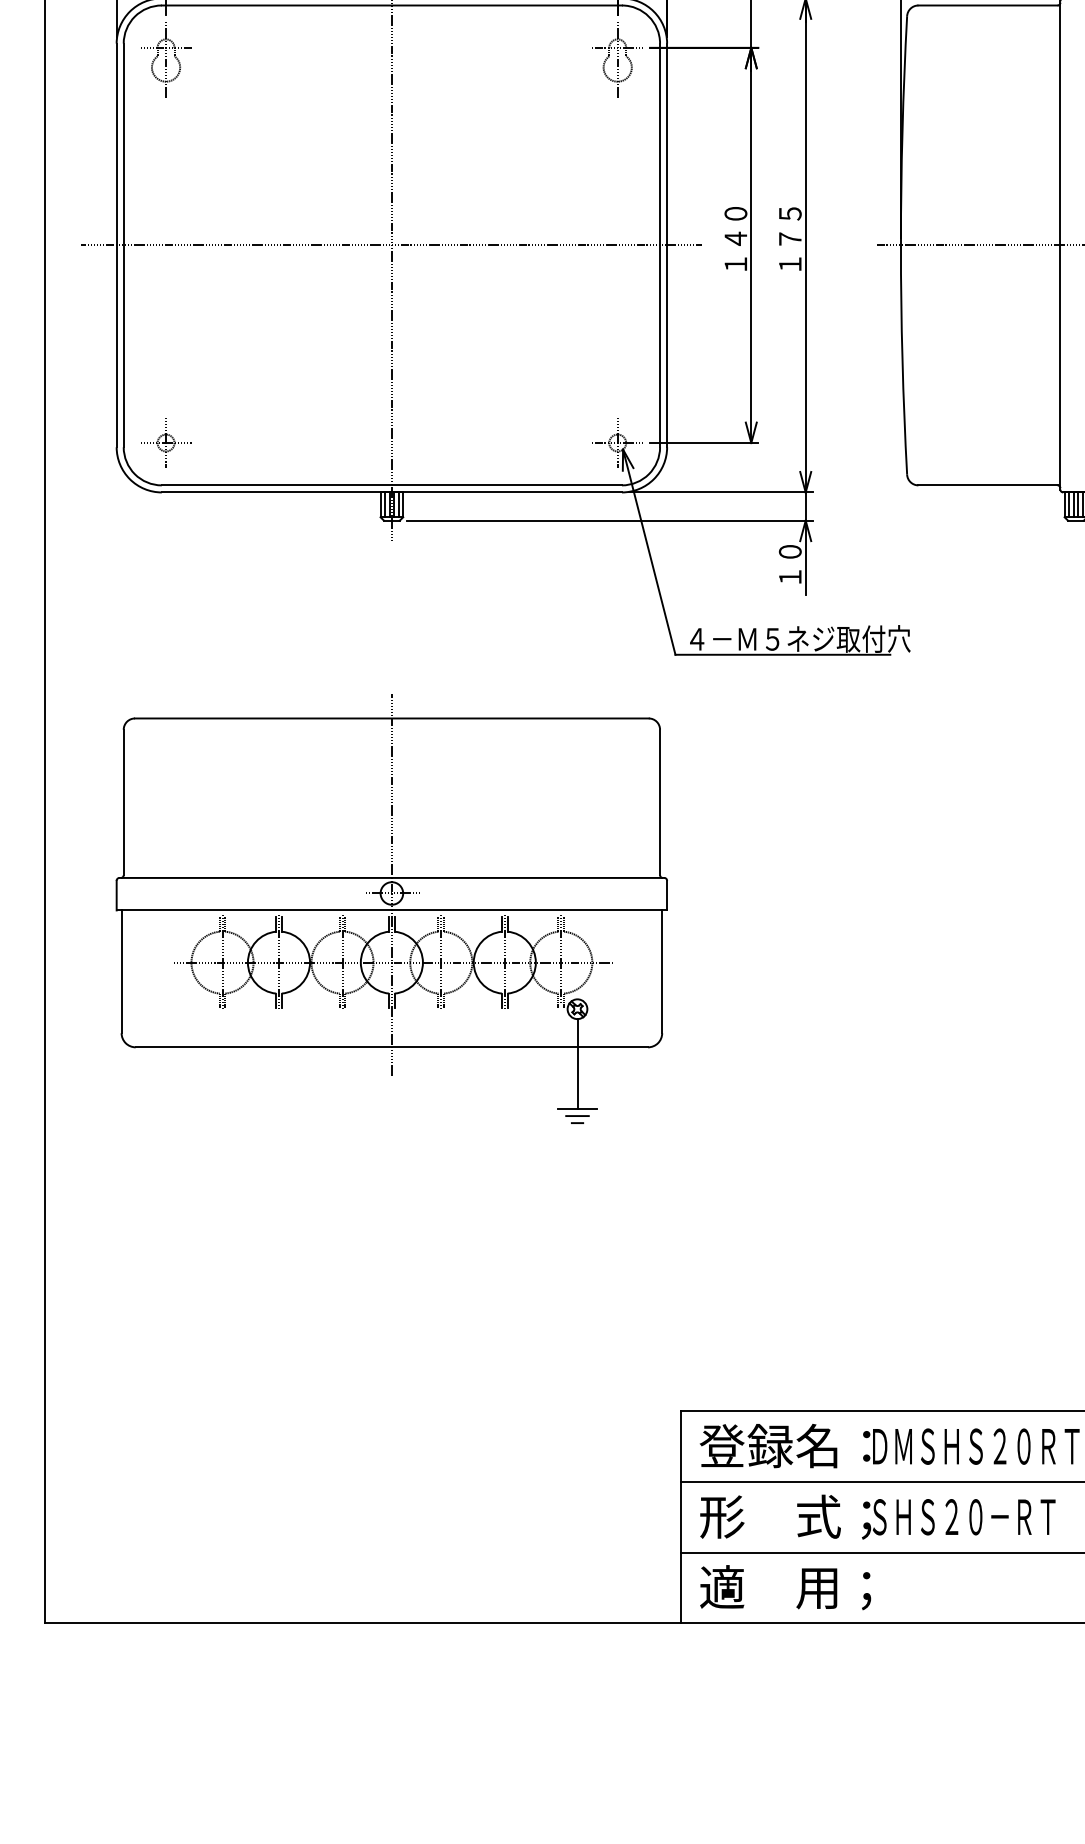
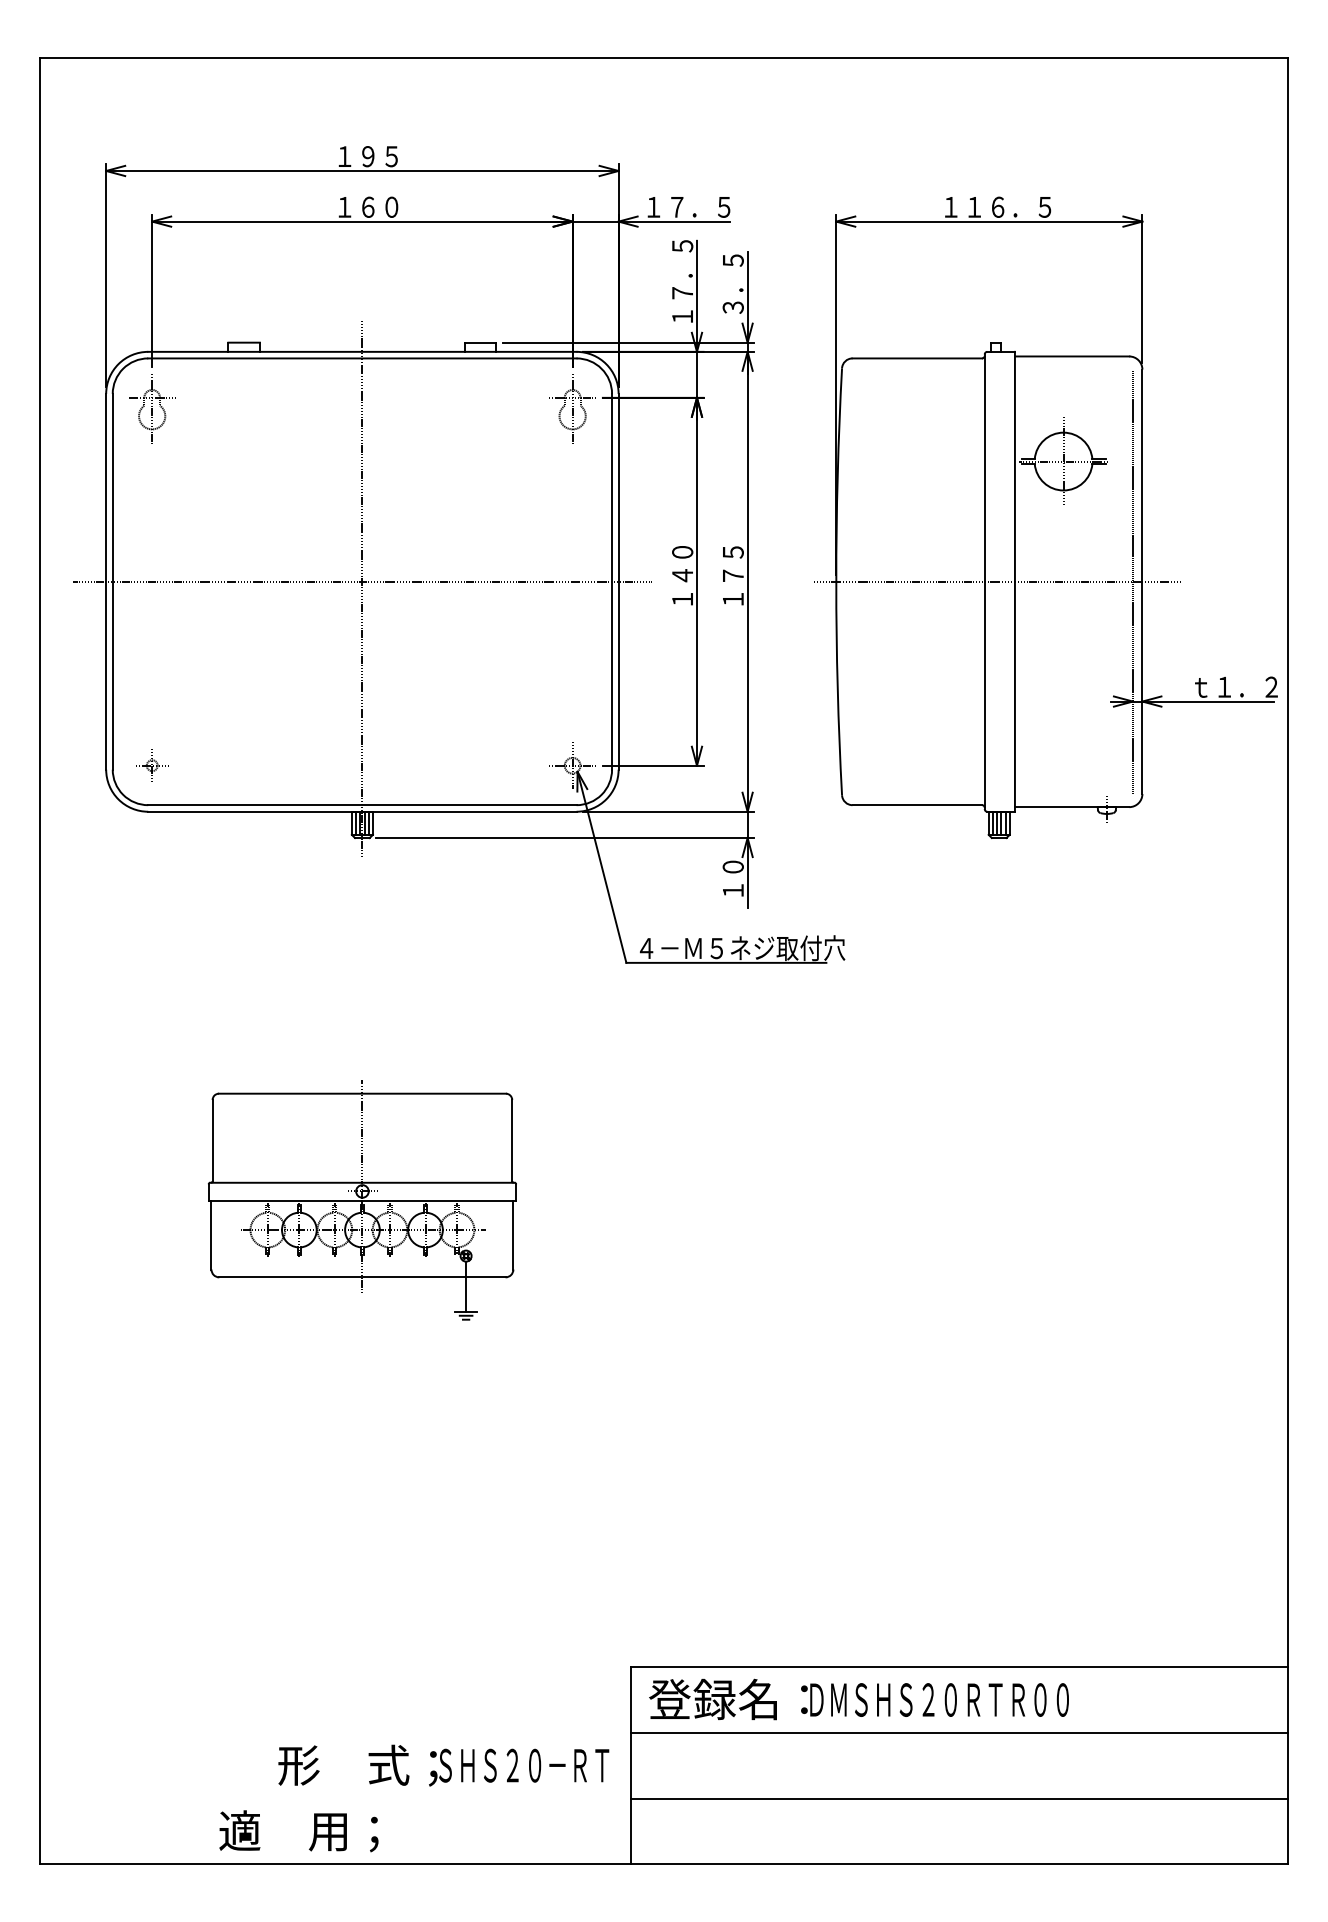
part: (166, 442) -> (152, 765), size x0.7
part: (392, 910) -> (362, 1200), size x0.6
text: (877, 1516) -> (443, 1765), moved
text: (785, 1587) -> (298, 1831), moved

